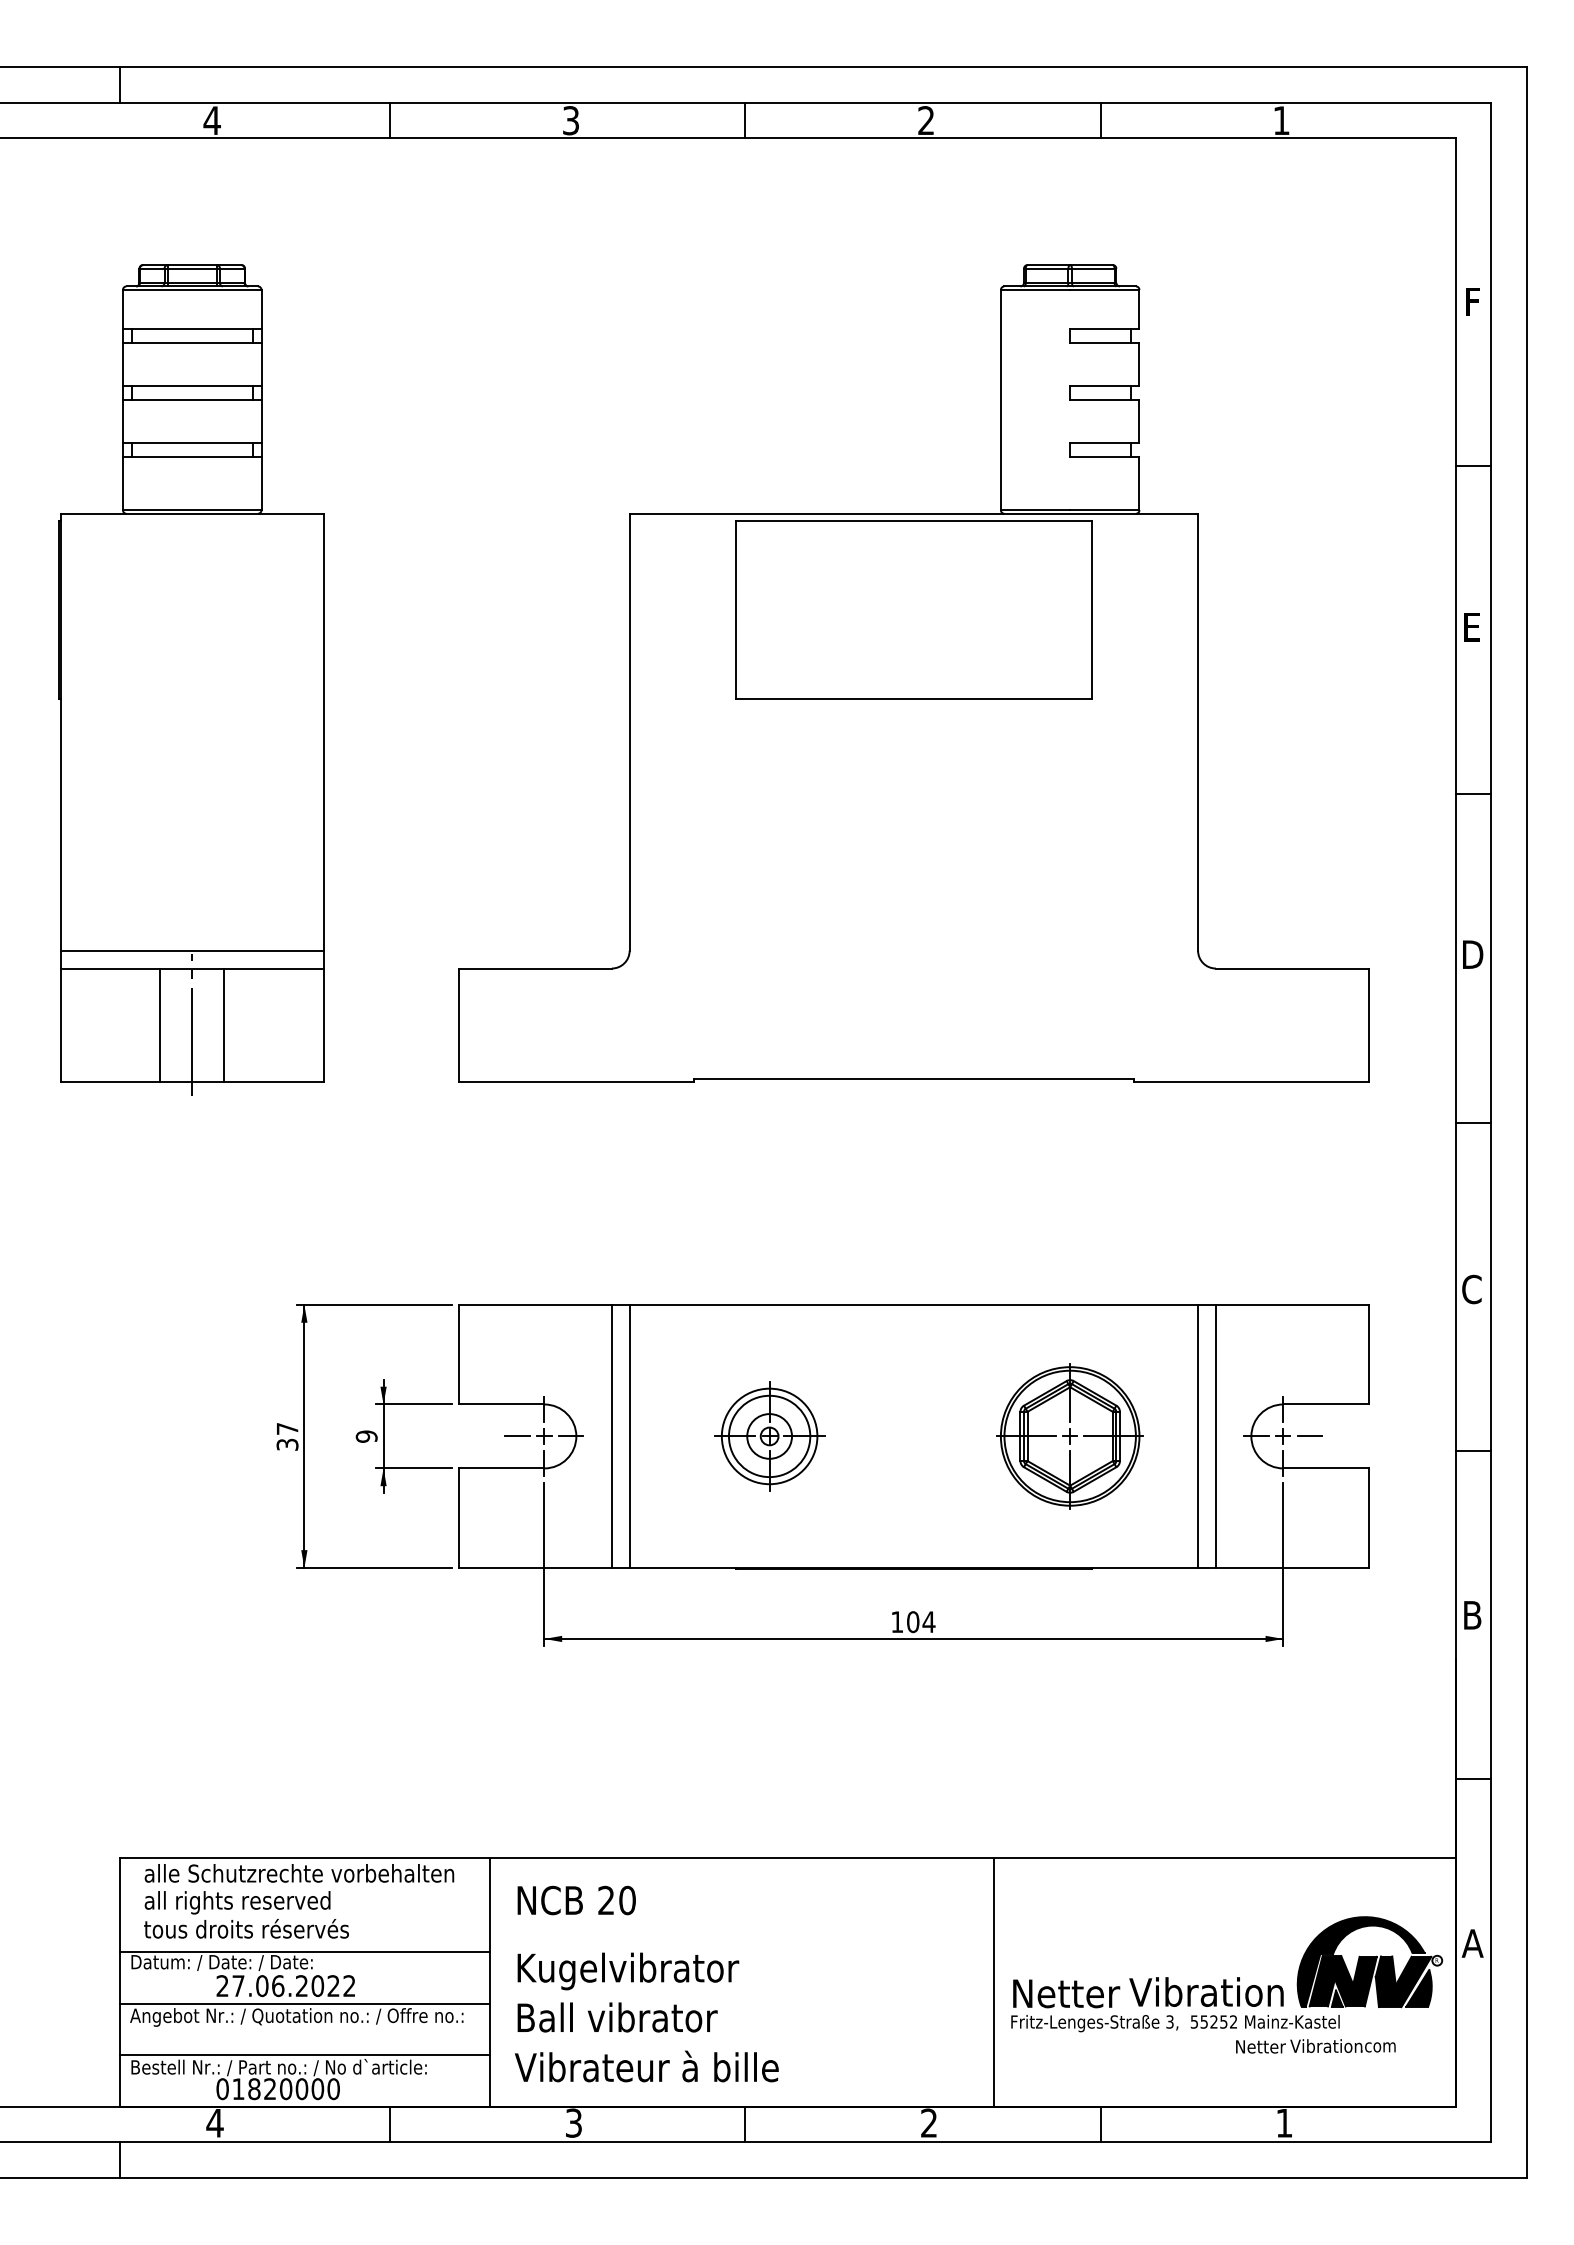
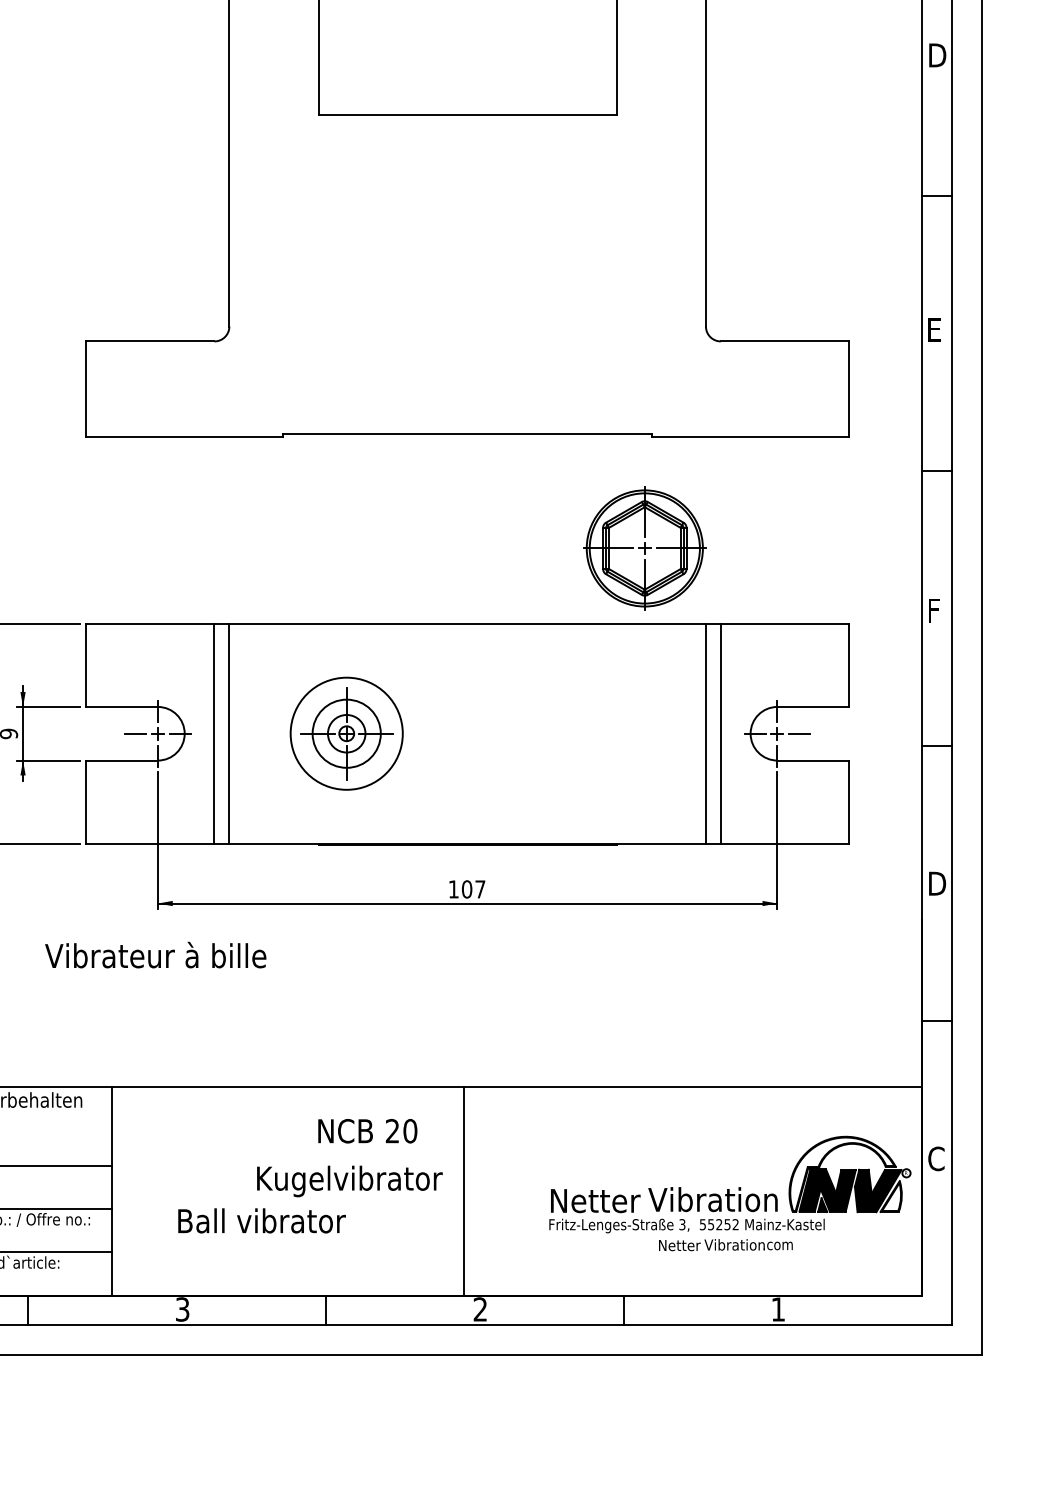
text: (1474, 627) -> (937, 55), E -> D
text: (1473, 954) -> (936, 329), D -> E
text: (1471, 1289) -> (935, 610), C -> F
circle: (769, 1436) -> (346, 733), size x1.4
part: (1069, 1436) -> (644, 548), moved
text: (1475, 1615) -> (938, 883), B -> D
text: (928, 1621) -> (479, 888), 104 -> 107
text: (576, 1900) -> (367, 1131), moved
text: (1472, 1943) -> (936, 1158), A -> C
fill: (1360, 1961) -> (842, 1173), removed
text: (628, 1971) -> (349, 1181), moved
line: (994, 1981) -> (464, 1190), moved
fill: (1419, 1988) -> (891, 1196), removed
text: (617, 2017) -> (261, 1220), moved
text: (1315, 2046) -> (725, 1245), moved
text: (646, 2066) -> (155, 955), moved

